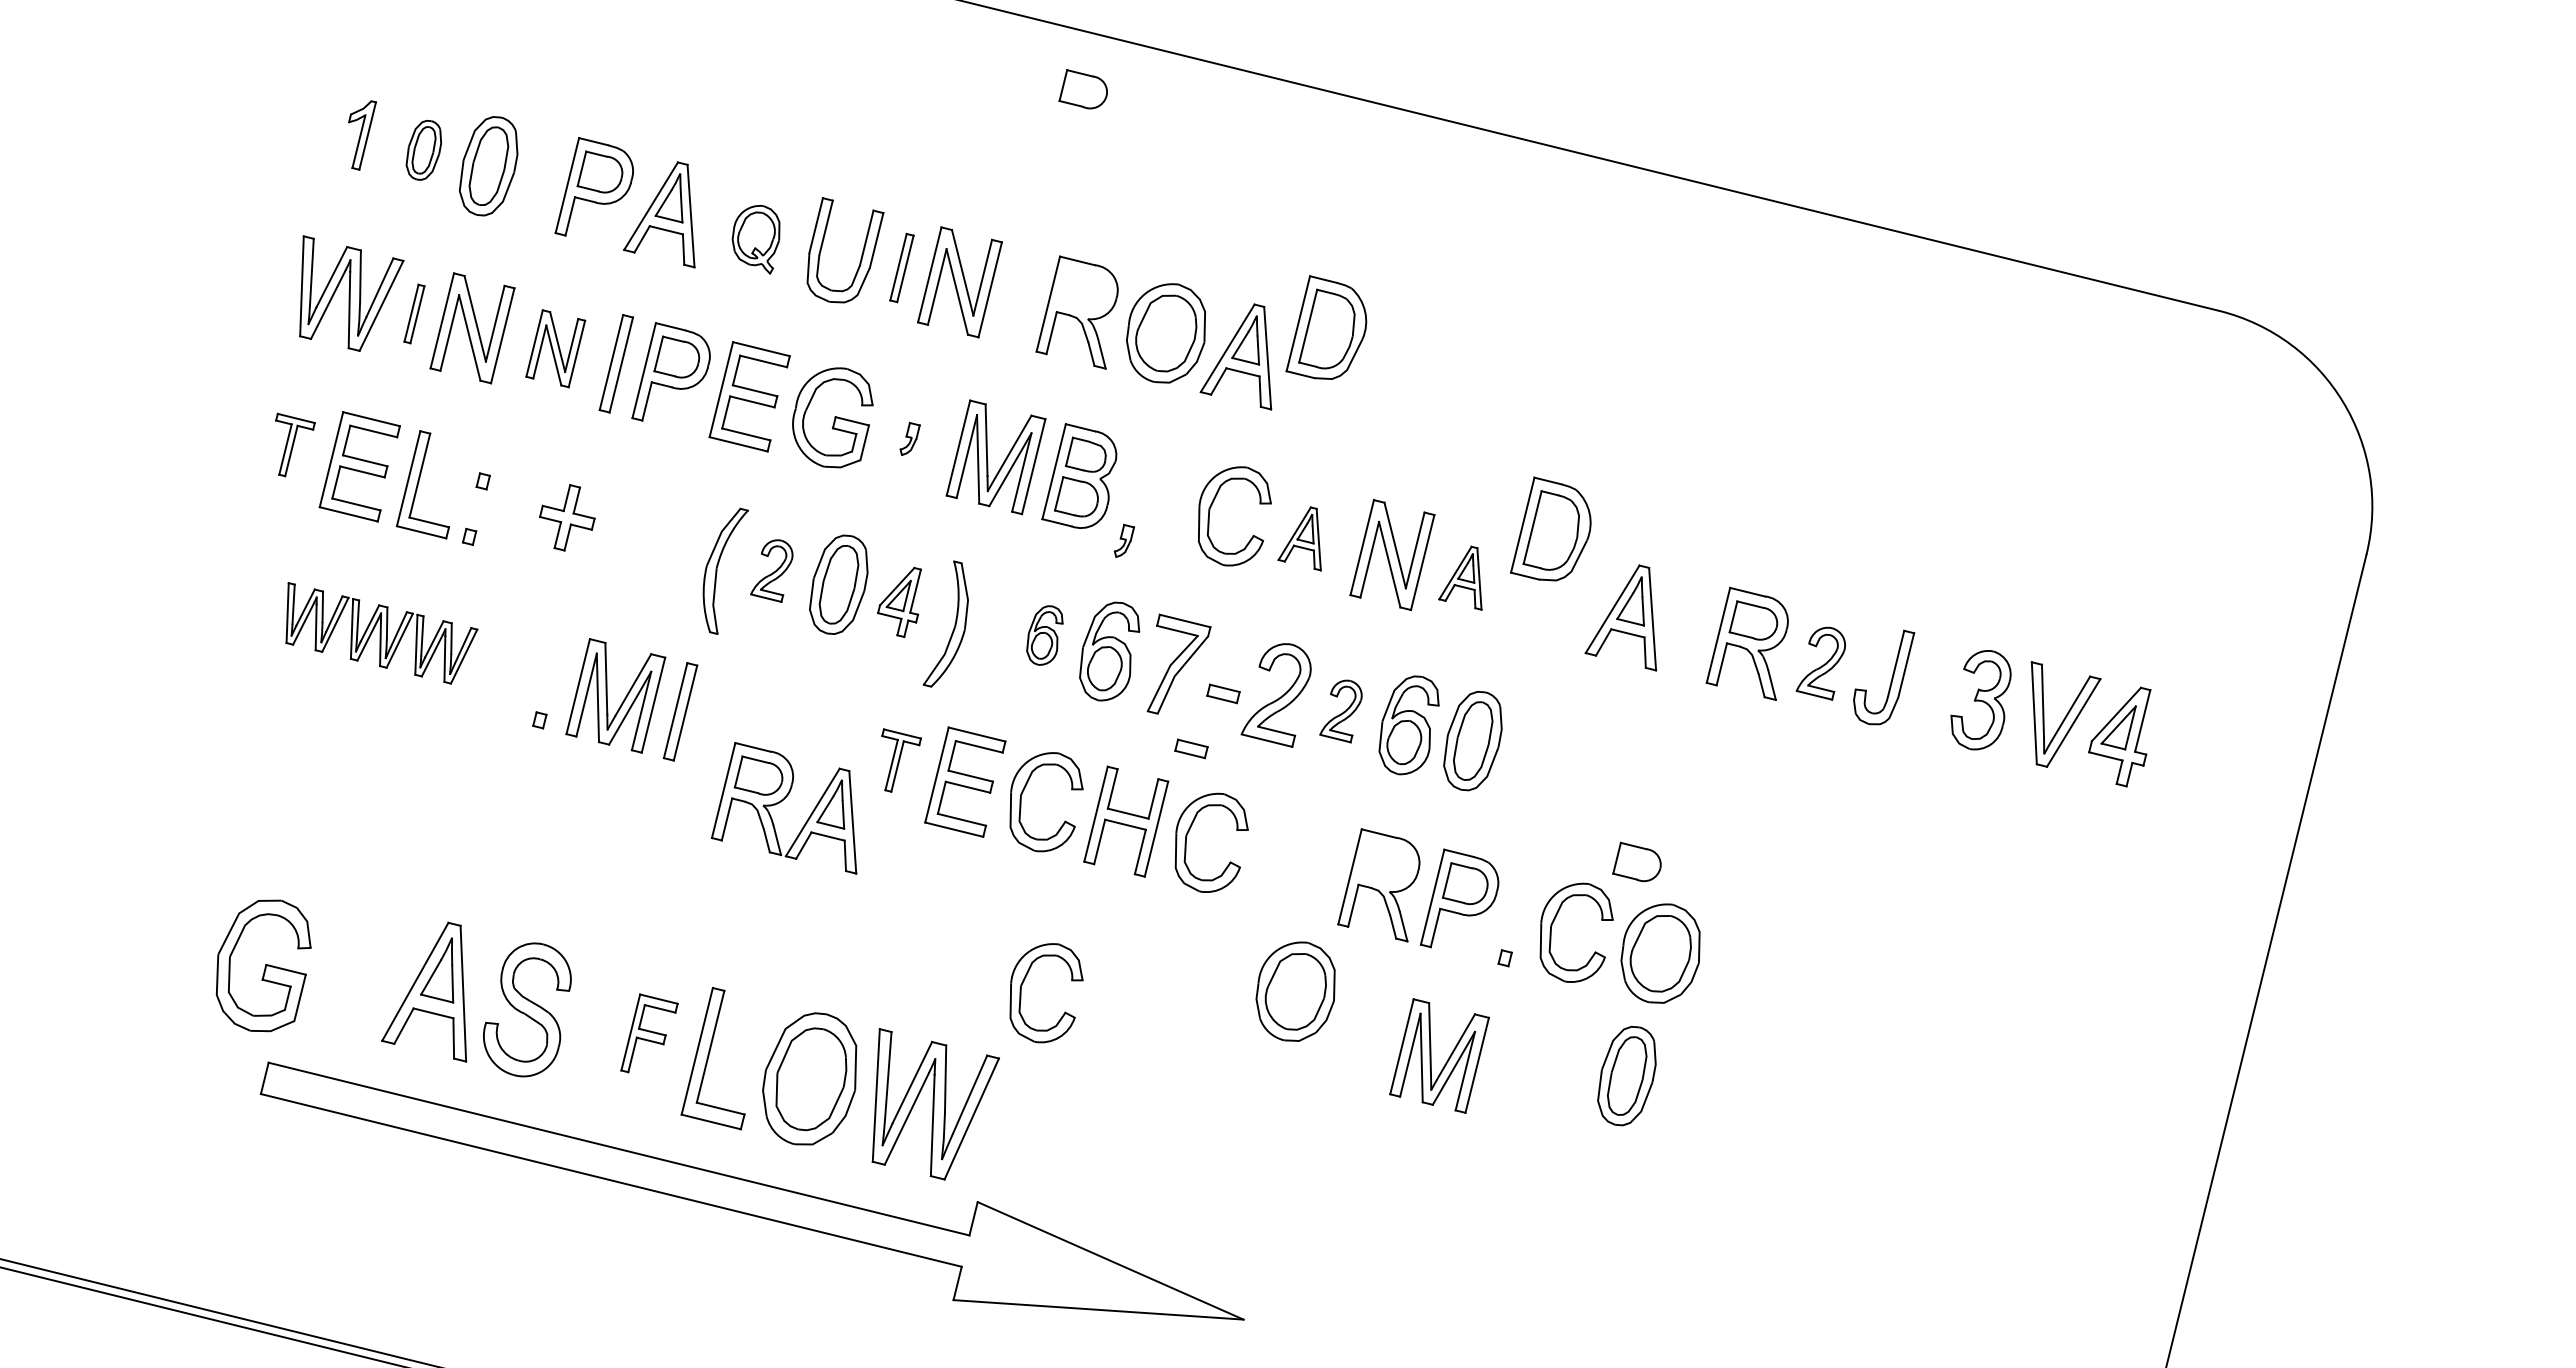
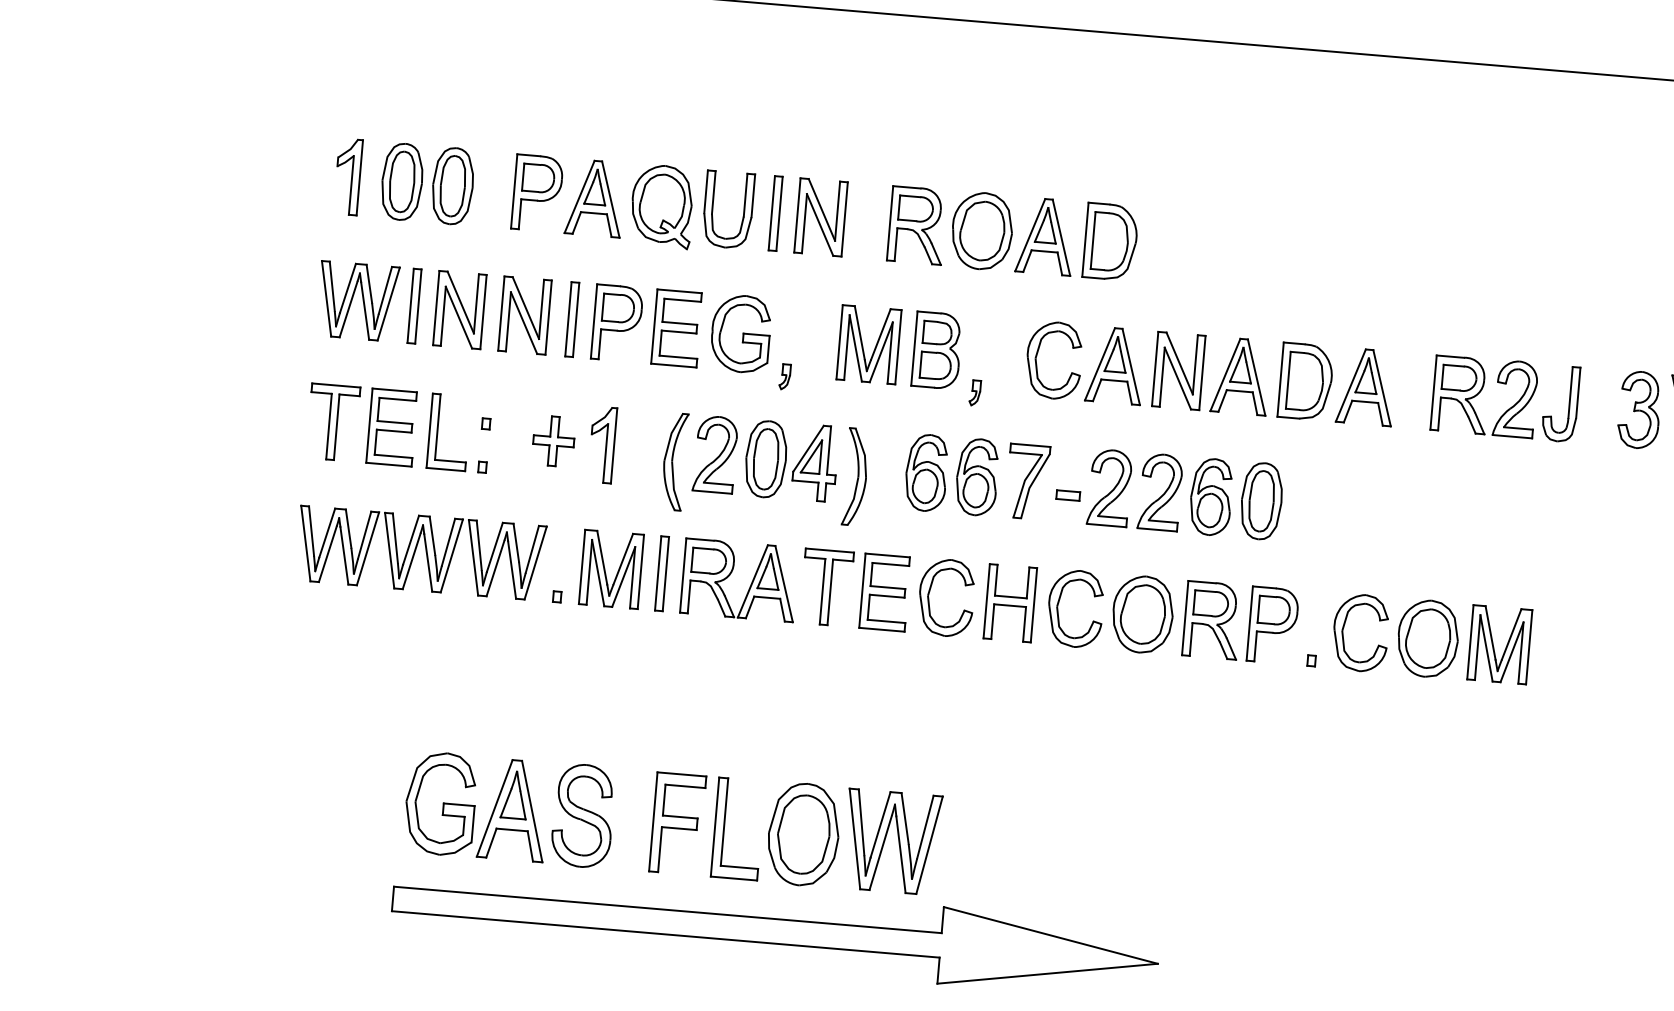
part: (1082, 89) -> (914, 208), moved
part: (362, 135) -> (354, 178), size x1.43
part: (423, 150) -> (401, 182), size x1.67
part: (755, 239) -> (662, 209), size x1.67
part: (901, 267) -> (775, 213), size x1.43
part: (414, 313) -> (414, 305), size x1.67
part: (1326, 327) -> (1107, 239), moved
part: (555, 348) -> (524, 315), size x1.43
part: (909, 438) -> (784, 375), moved
part: (295, 444) -> (340, 418), size x1.67
part: (1550, 528) -> (1301, 378), moved
part: (637, 535) -> (608, 446), added
part: (1299, 538) -> (1106, 369), size x1.67
part: (771, 570) -> (713, 456), size x1.67
part: (1460, 577) -> (1232, 379), size x1.67
part: (899, 602) -> (813, 465), size x1.43
part: (381, 633) -> (427, 550), size x1.67
part: (1044, 635) -> (926, 472), size x1.67
part: (1820, 663) -> (1513, 401), size x1.43
part: (1340, 711) -> (1158, 494), size x1.67
part: (1191, 748) -> (1050, 540), removed
part: (901, 760) -> (833, 584), size x1.67
part: (781, 802) -> (728, 577), moved
part: (1636, 861) -> (1209, 602), moved
part: (263, 965) -> (441, 804), moved
part: (1295, 991) -> (1142, 614), moved
part: (1021, 993) -> (952, 744), removed
part: (649, 1033) -> (676, 819), size x1.67
part: (1431, 1055) -> (1493, 645), moved
part: (1626, 1076) -> (1416, 735), removed

